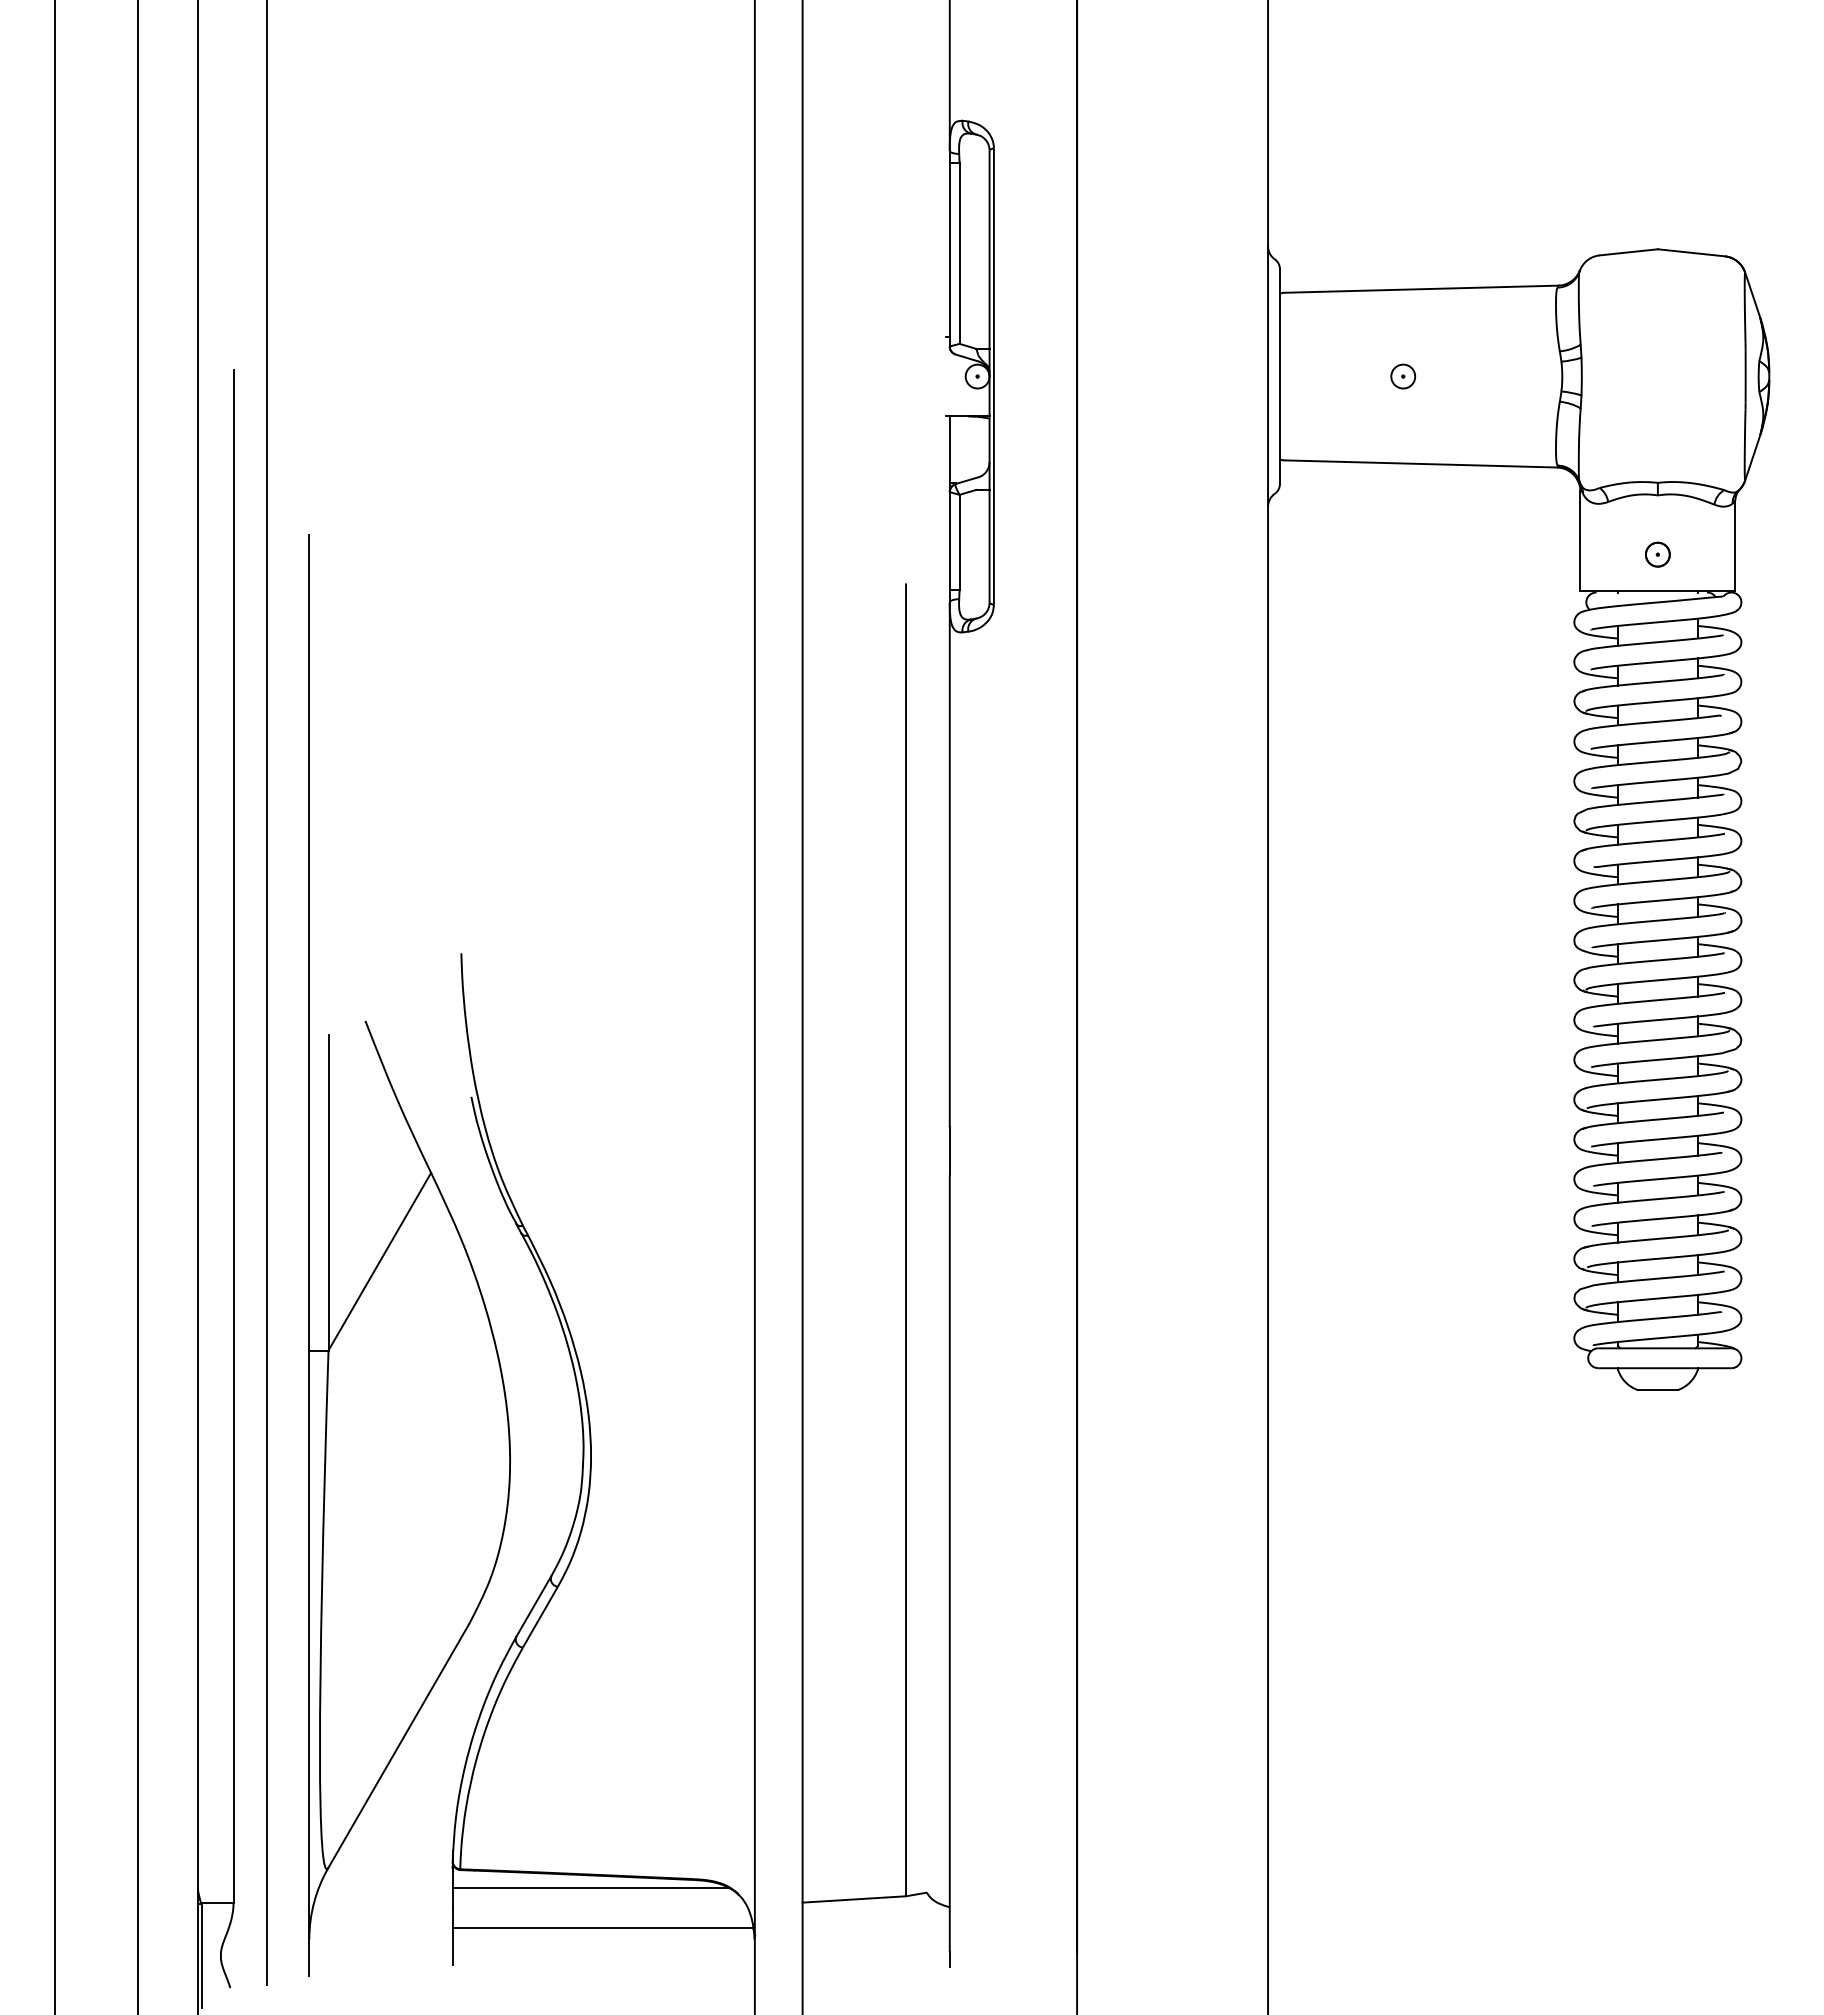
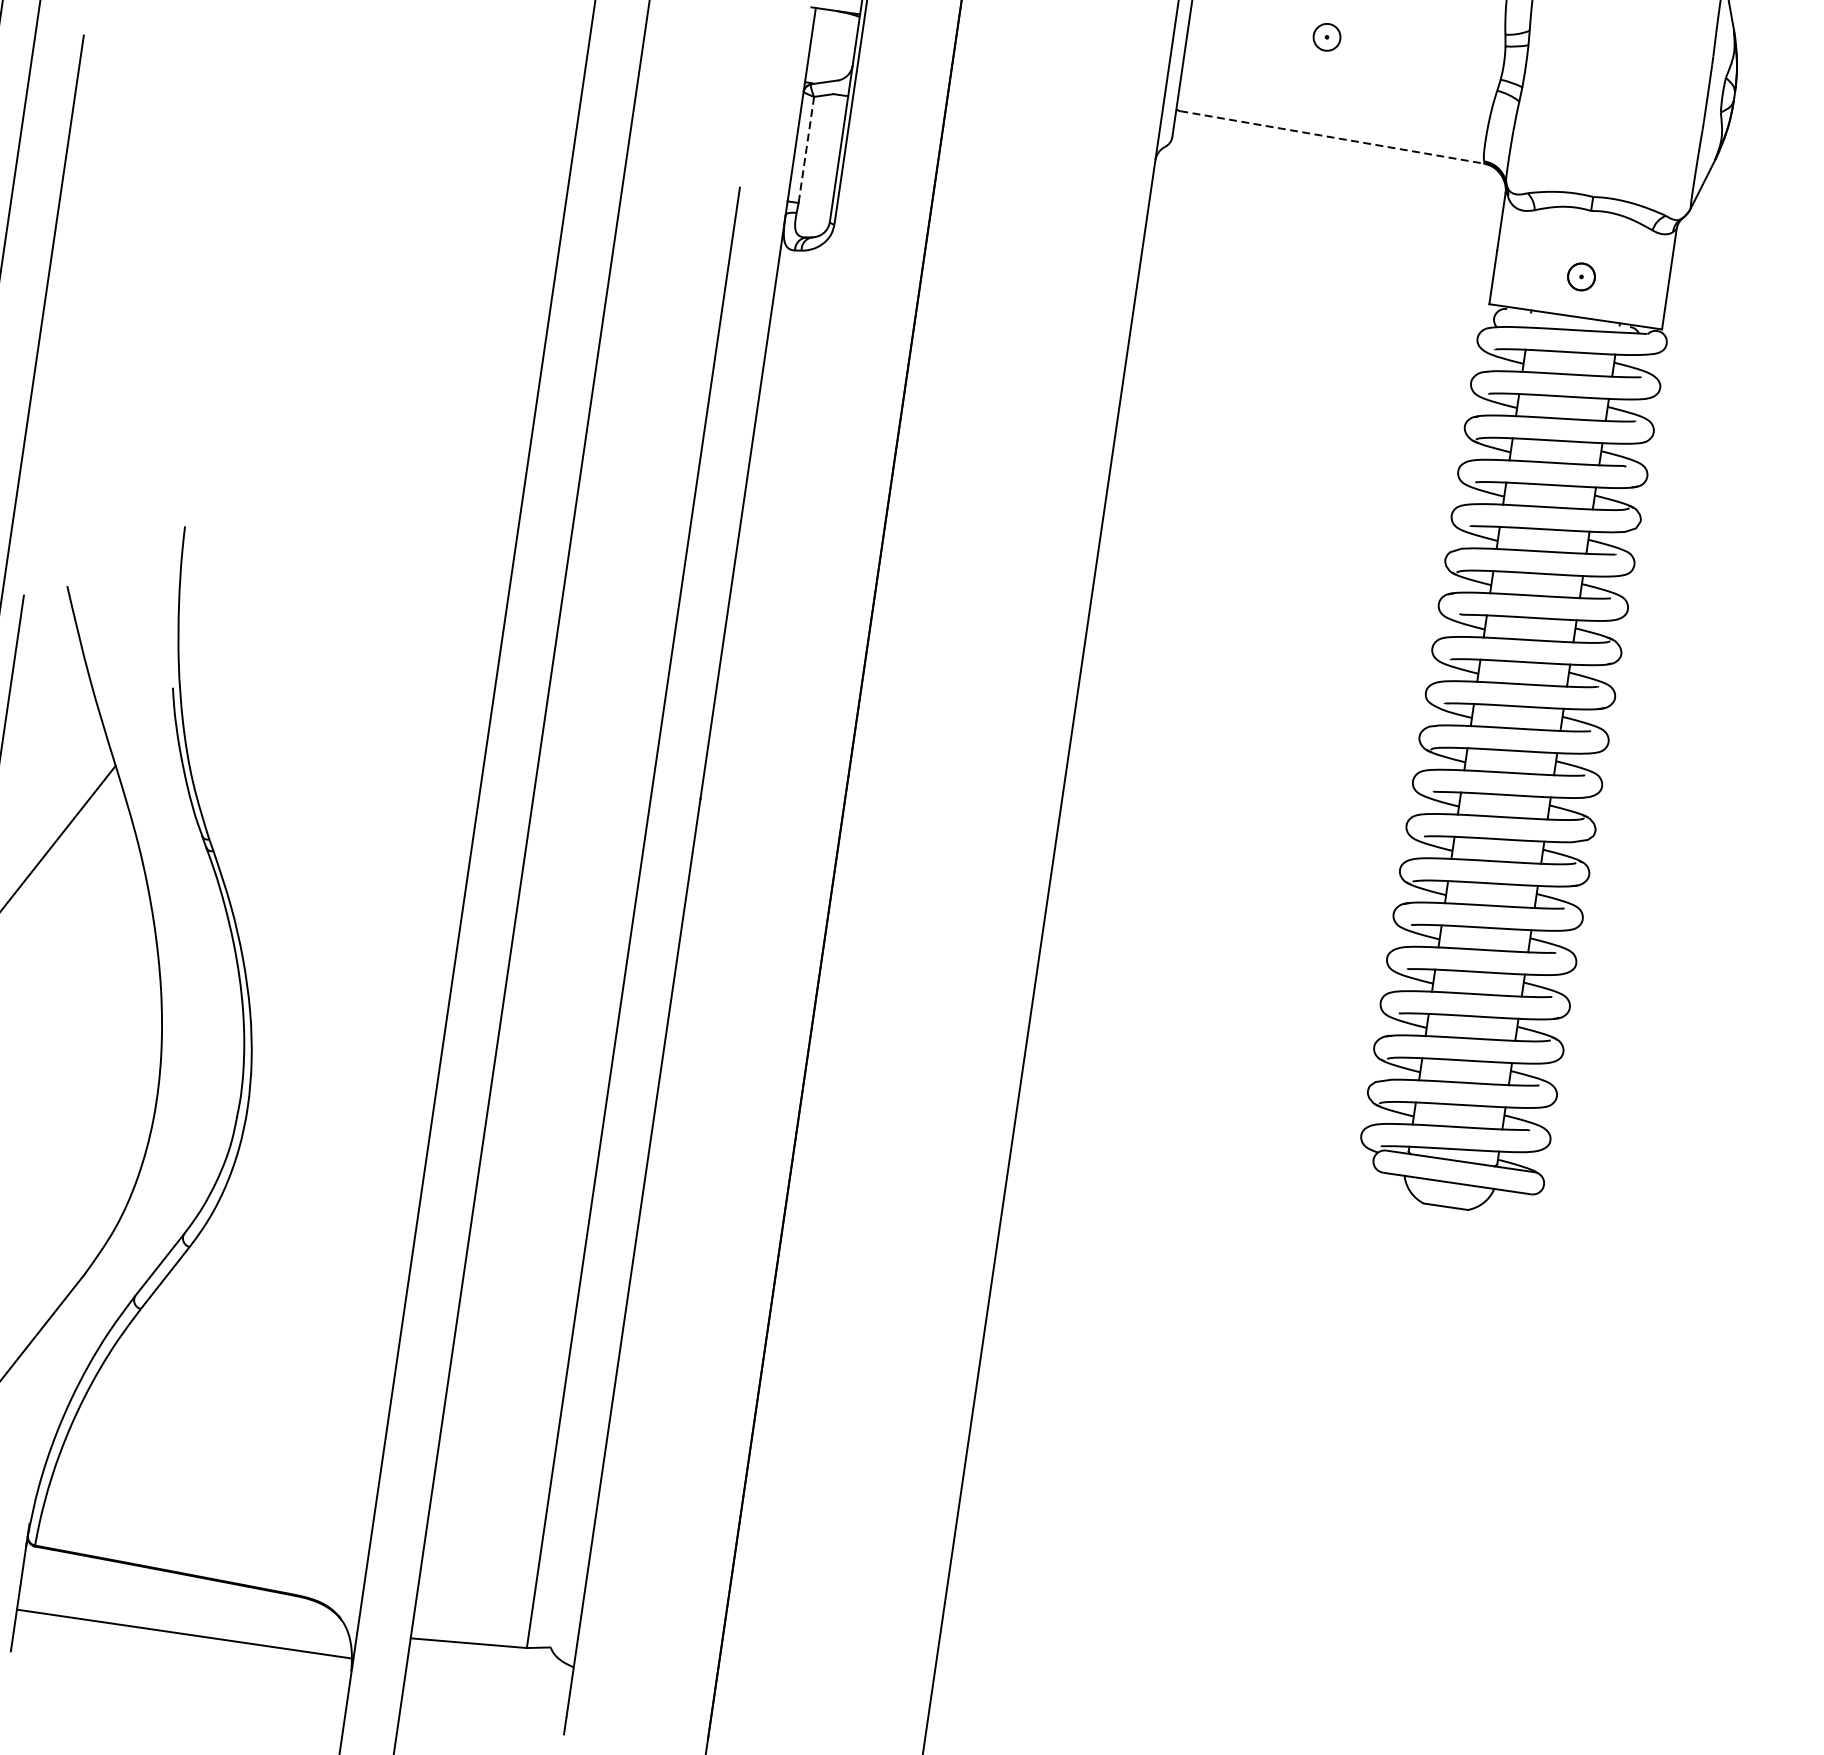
line: (1420, 463) -> (1332, 136), solid -> dashed
line: (959, 542) -> (806, 149), solid -> dashed
line: (590, 1888) -> (176, 1588), removed

